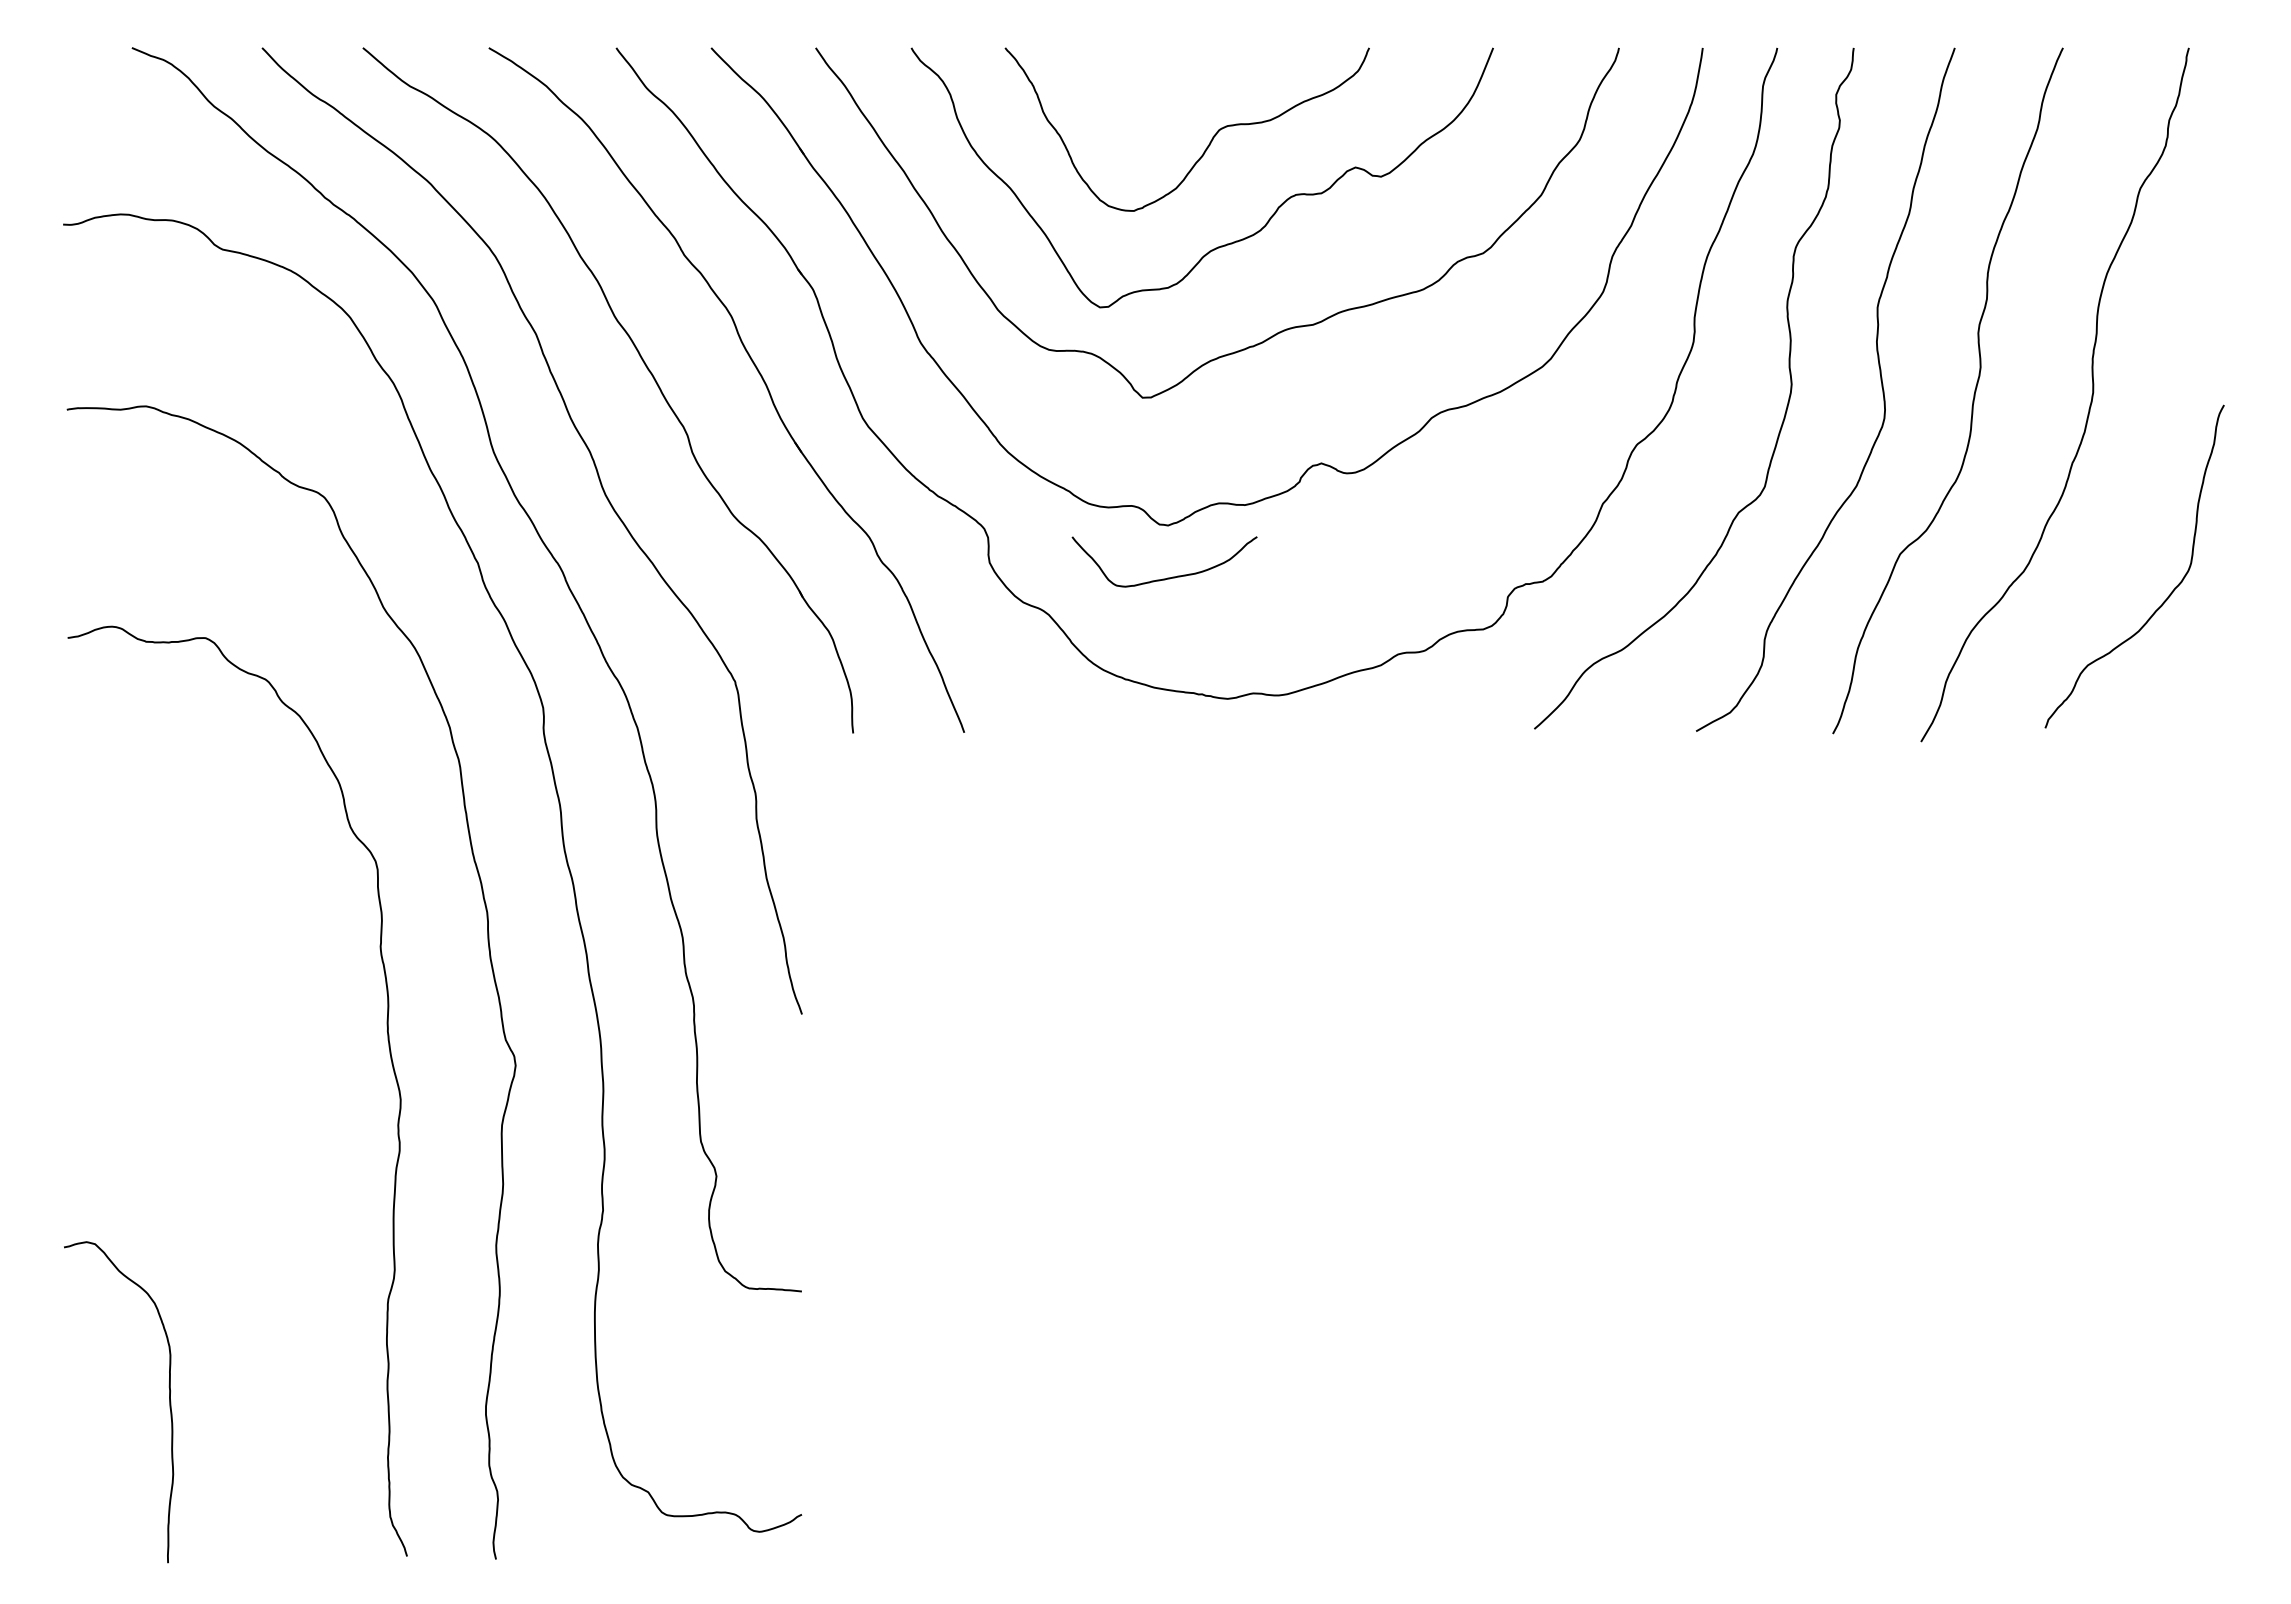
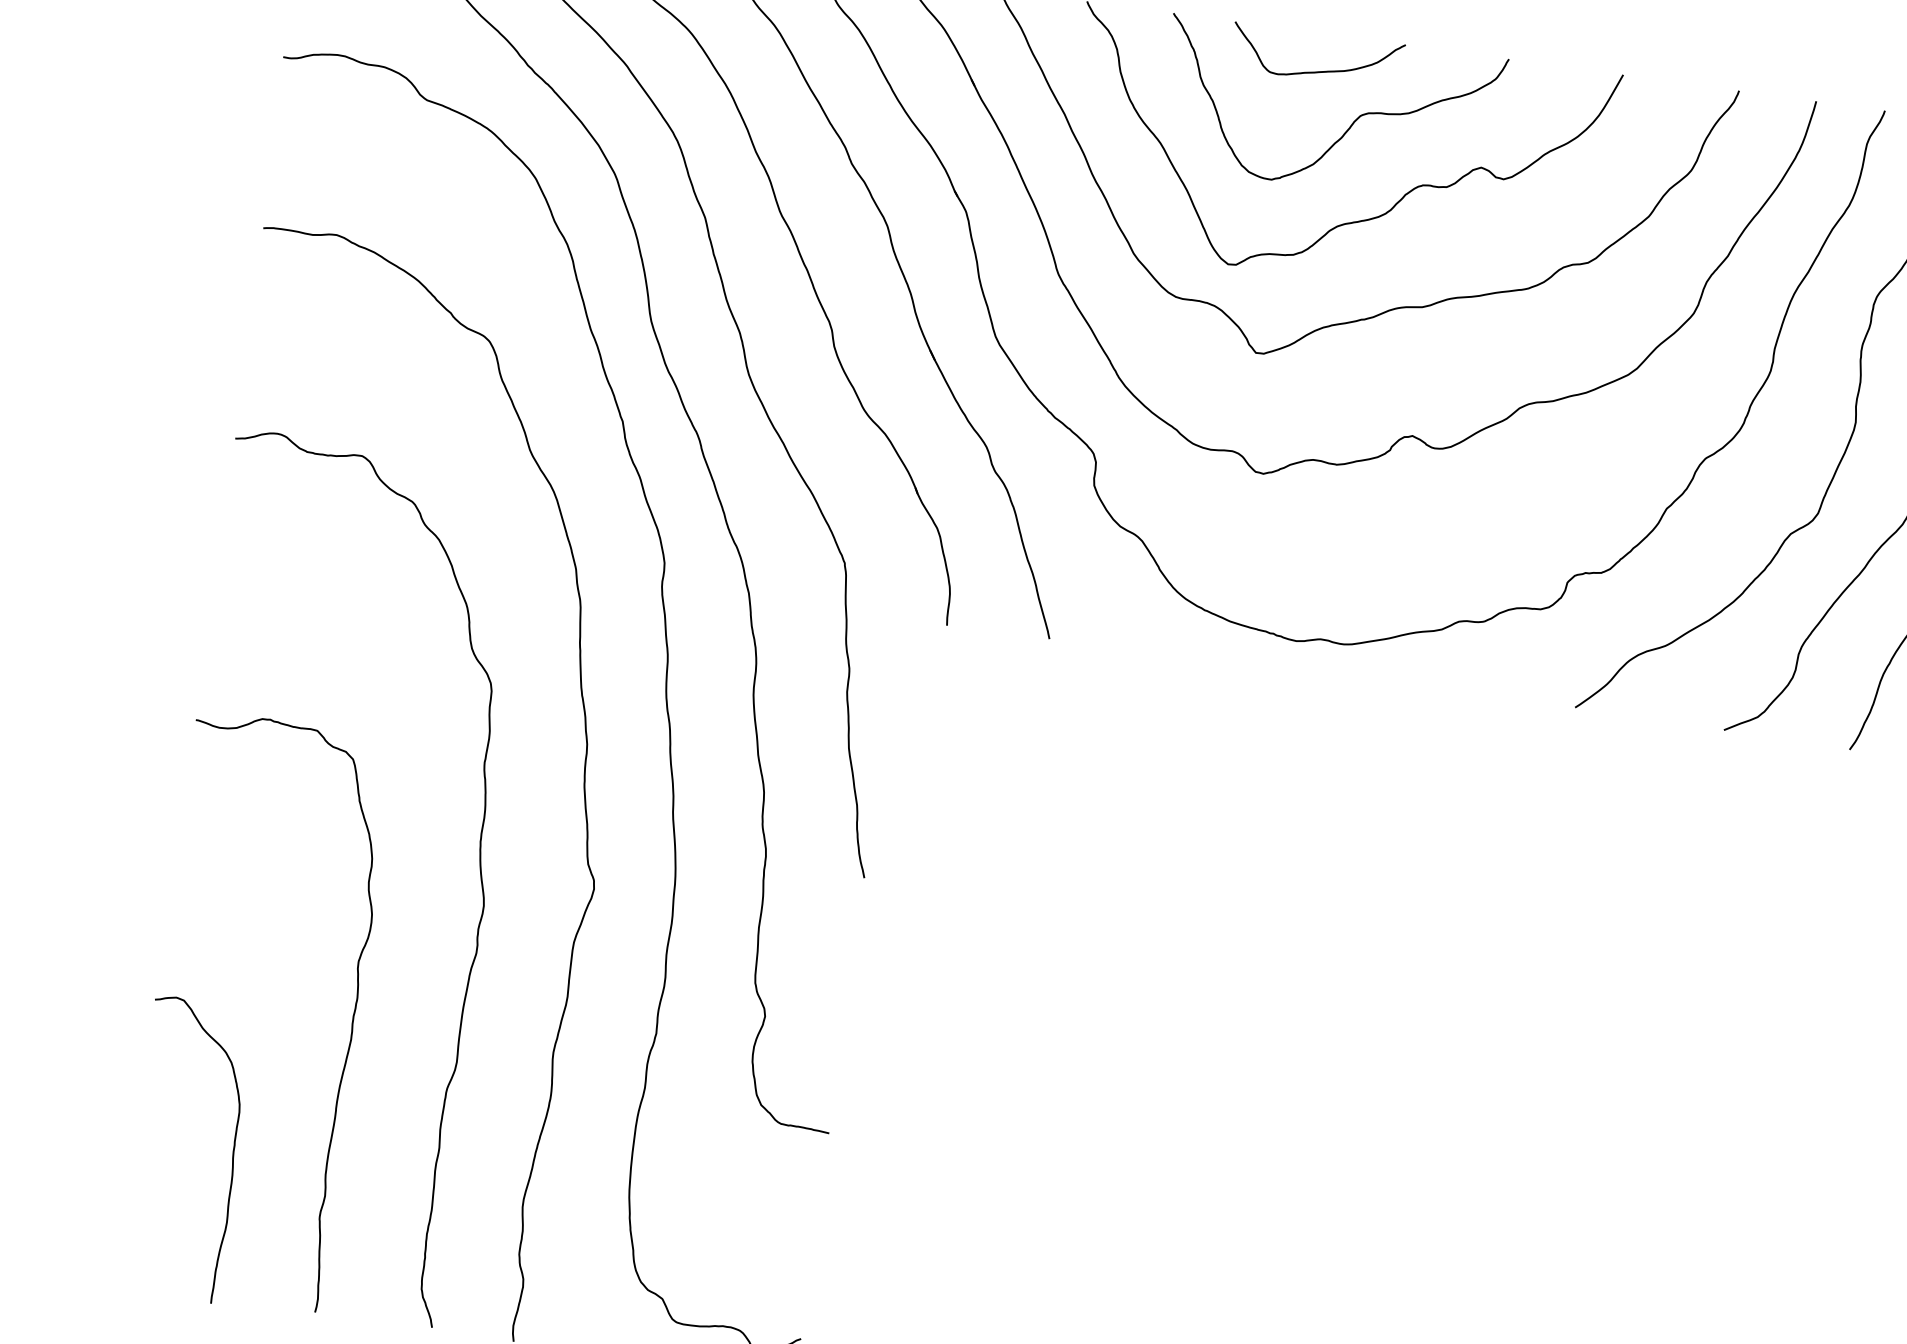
curve: (1167, 577) -> (1317, 71), moved
curve: (277, 1244) -> (352, 1023), added

